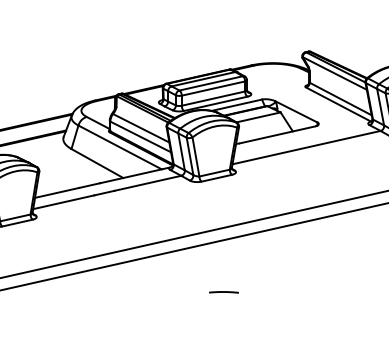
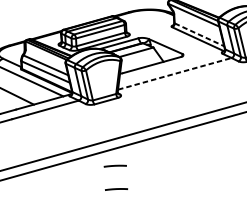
line: (341, 99) -> (200, 35), solid -> dashed
line: (306, 147) -> (174, 73), solid -> dashed
line: (223, 262) -> (114, 166), added

